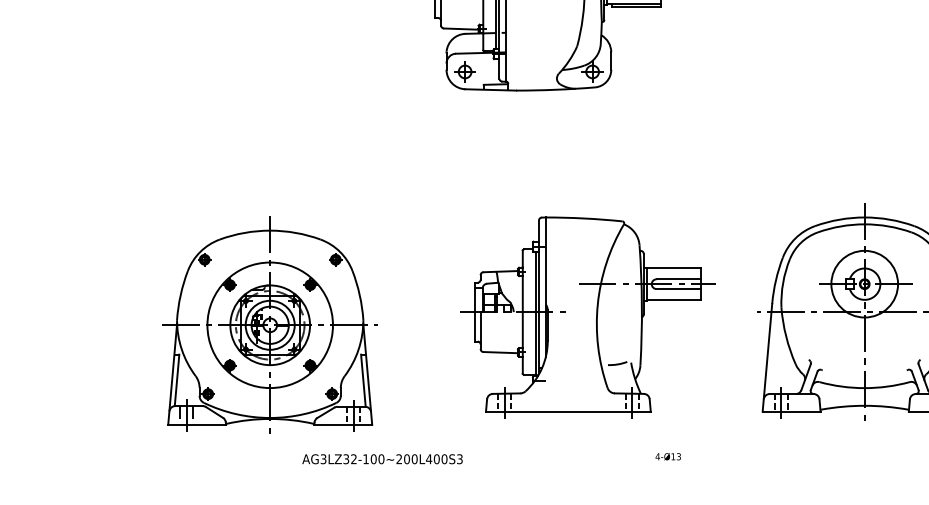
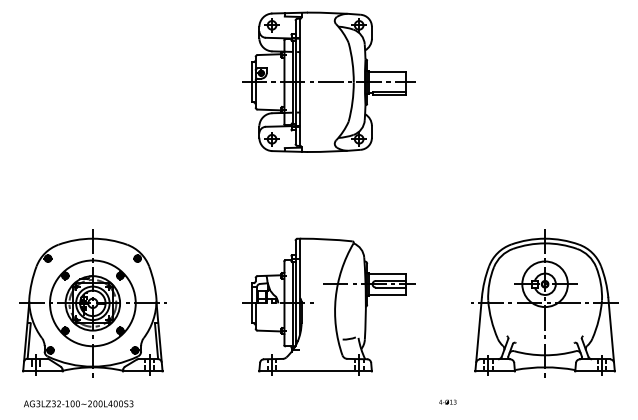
part: (587, 316) -> (328, 306), moved
part: (269, 325) -> (92, 303), moved
text: (667, 455) -> (447, 401), moved
text: (382, 458) -> (78, 403), moved

